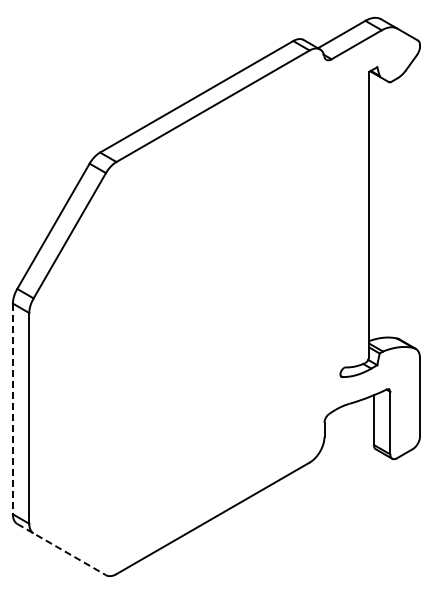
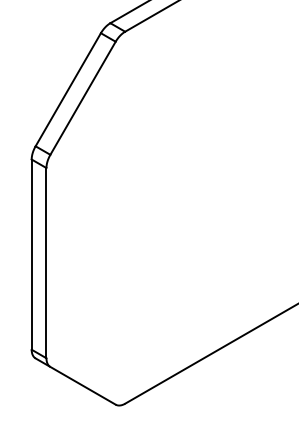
line: (12, 409) -> (31, 255), dashed -> solid
line: (62, 549) -> (76, 381), dashed -> solid

